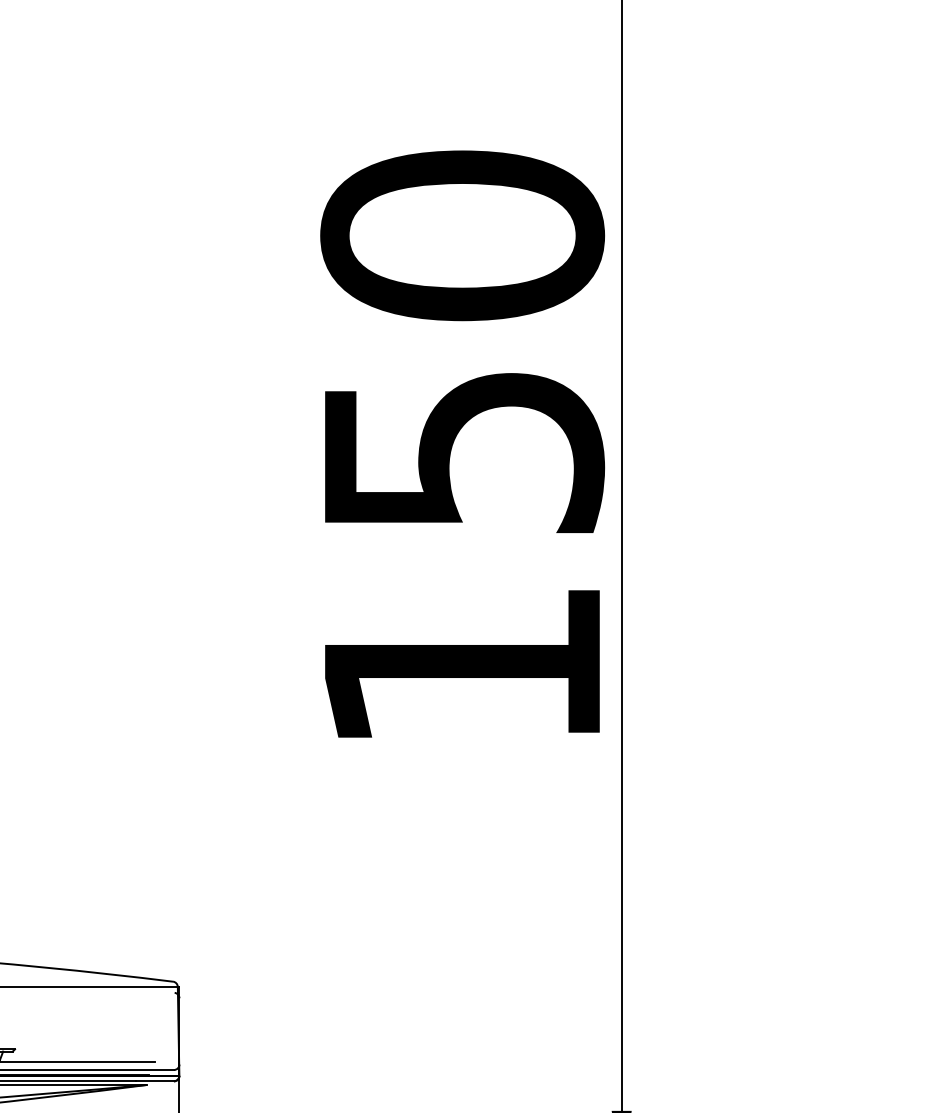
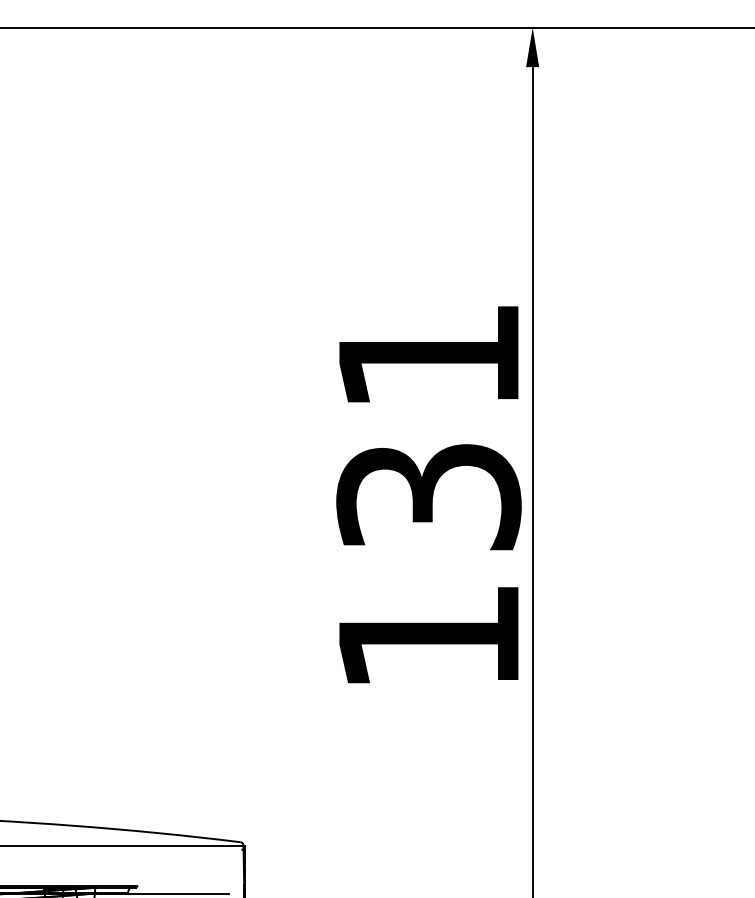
text: (461, 342) -> (428, 425), 150 -> 131

